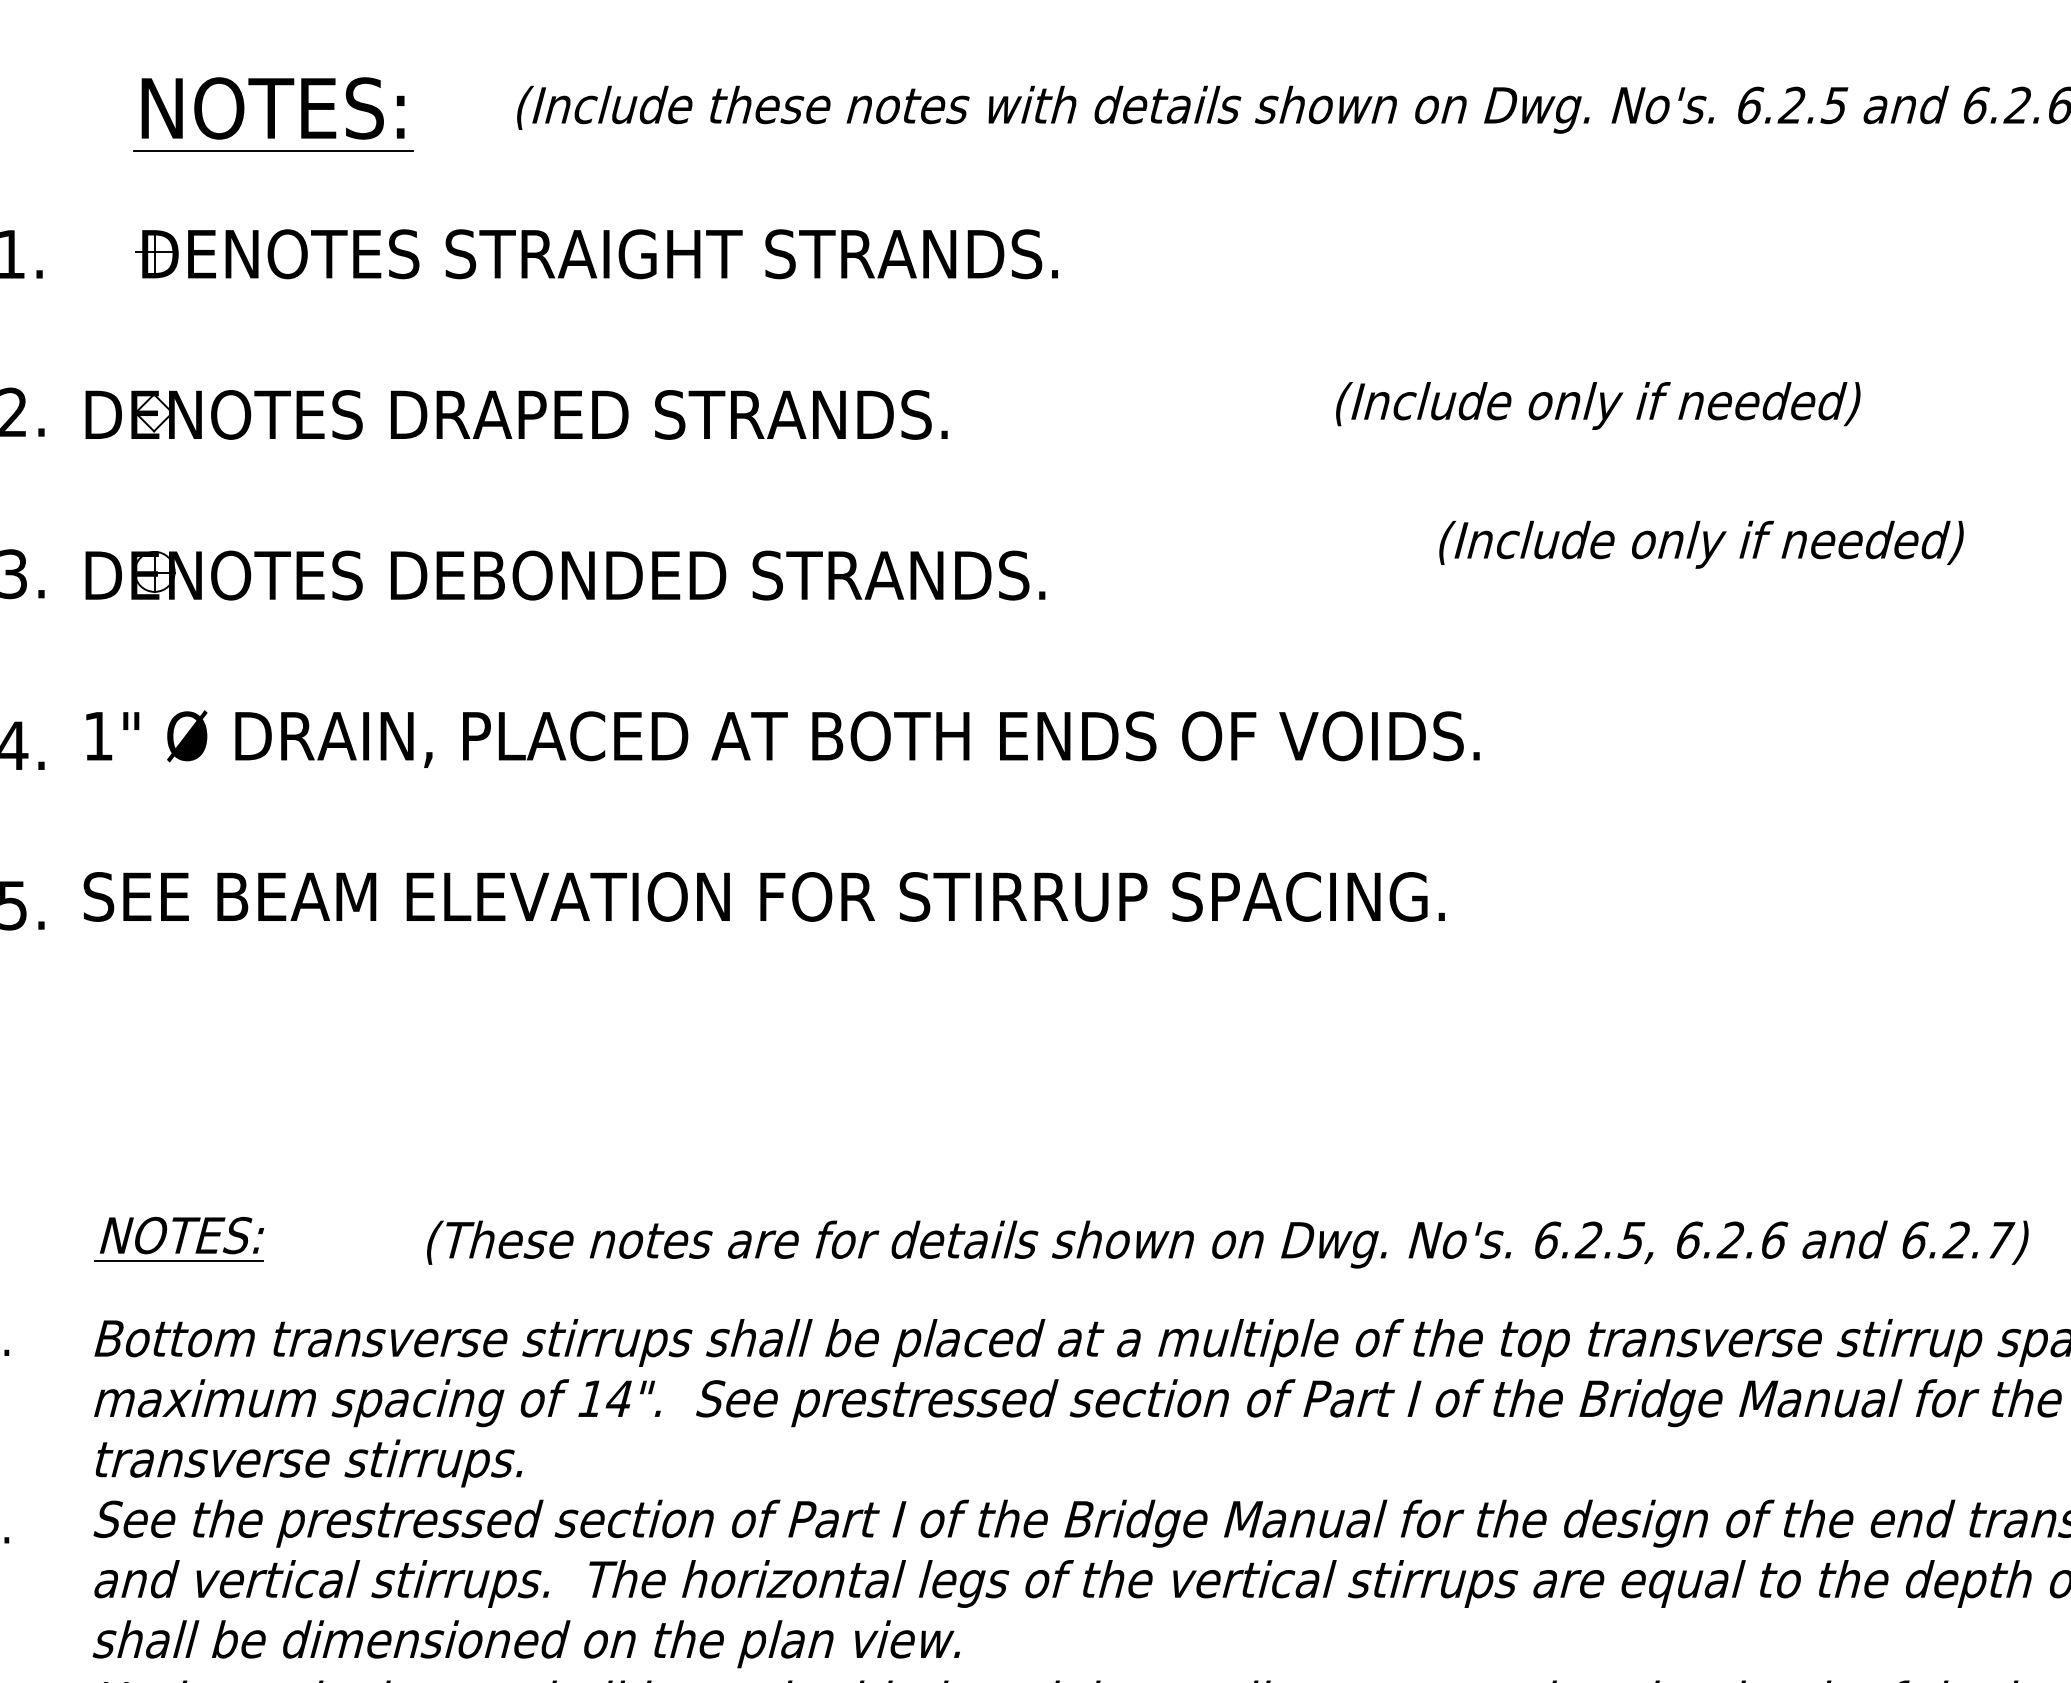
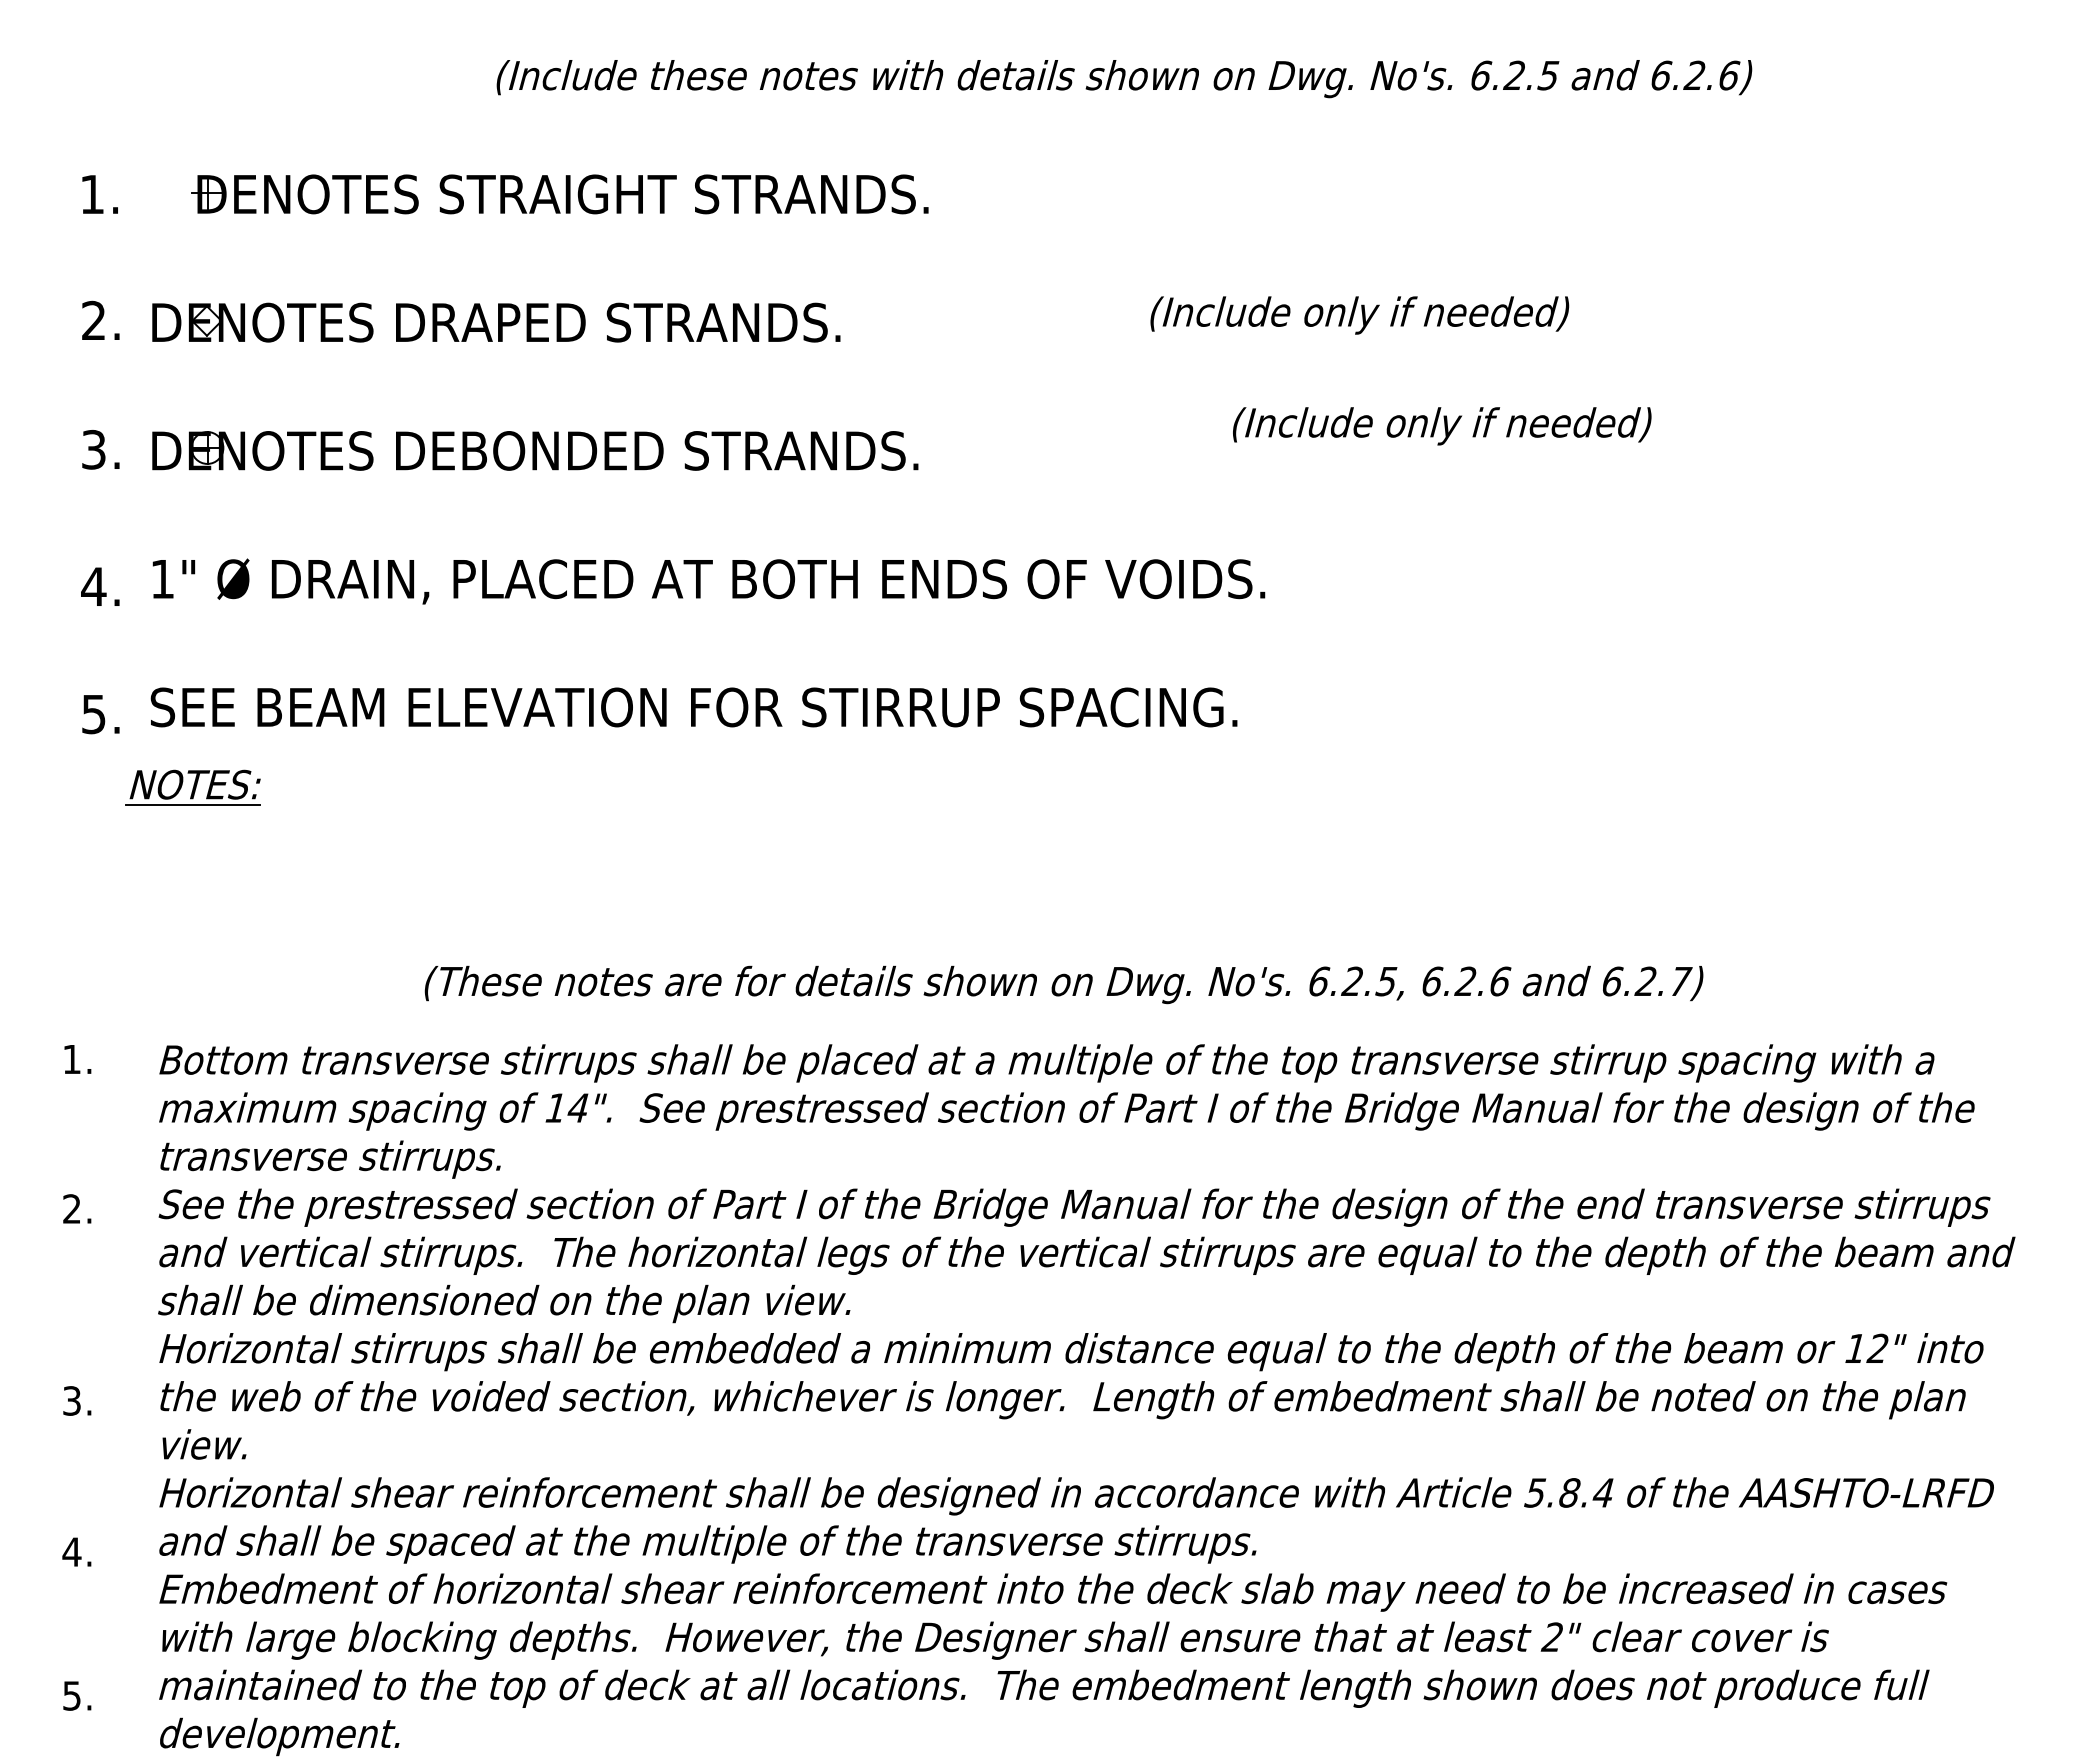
part: (273, 114) -> (302, 82), removed
part: (178, 1238) -> (192, 787), moved

